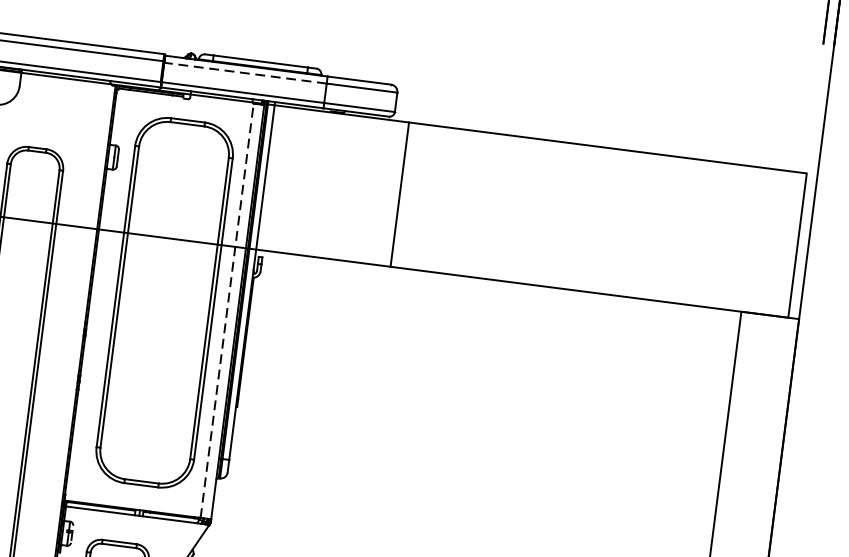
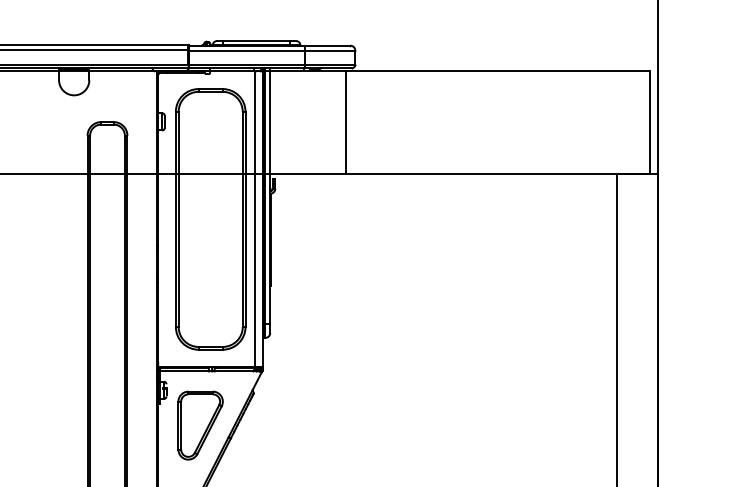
line: (245, 72) -> (246, 50), dashed -> solid
line: (400, 193) -> (346, 121), moved
line: (227, 309) -> (255, 218), dashed -> solid

